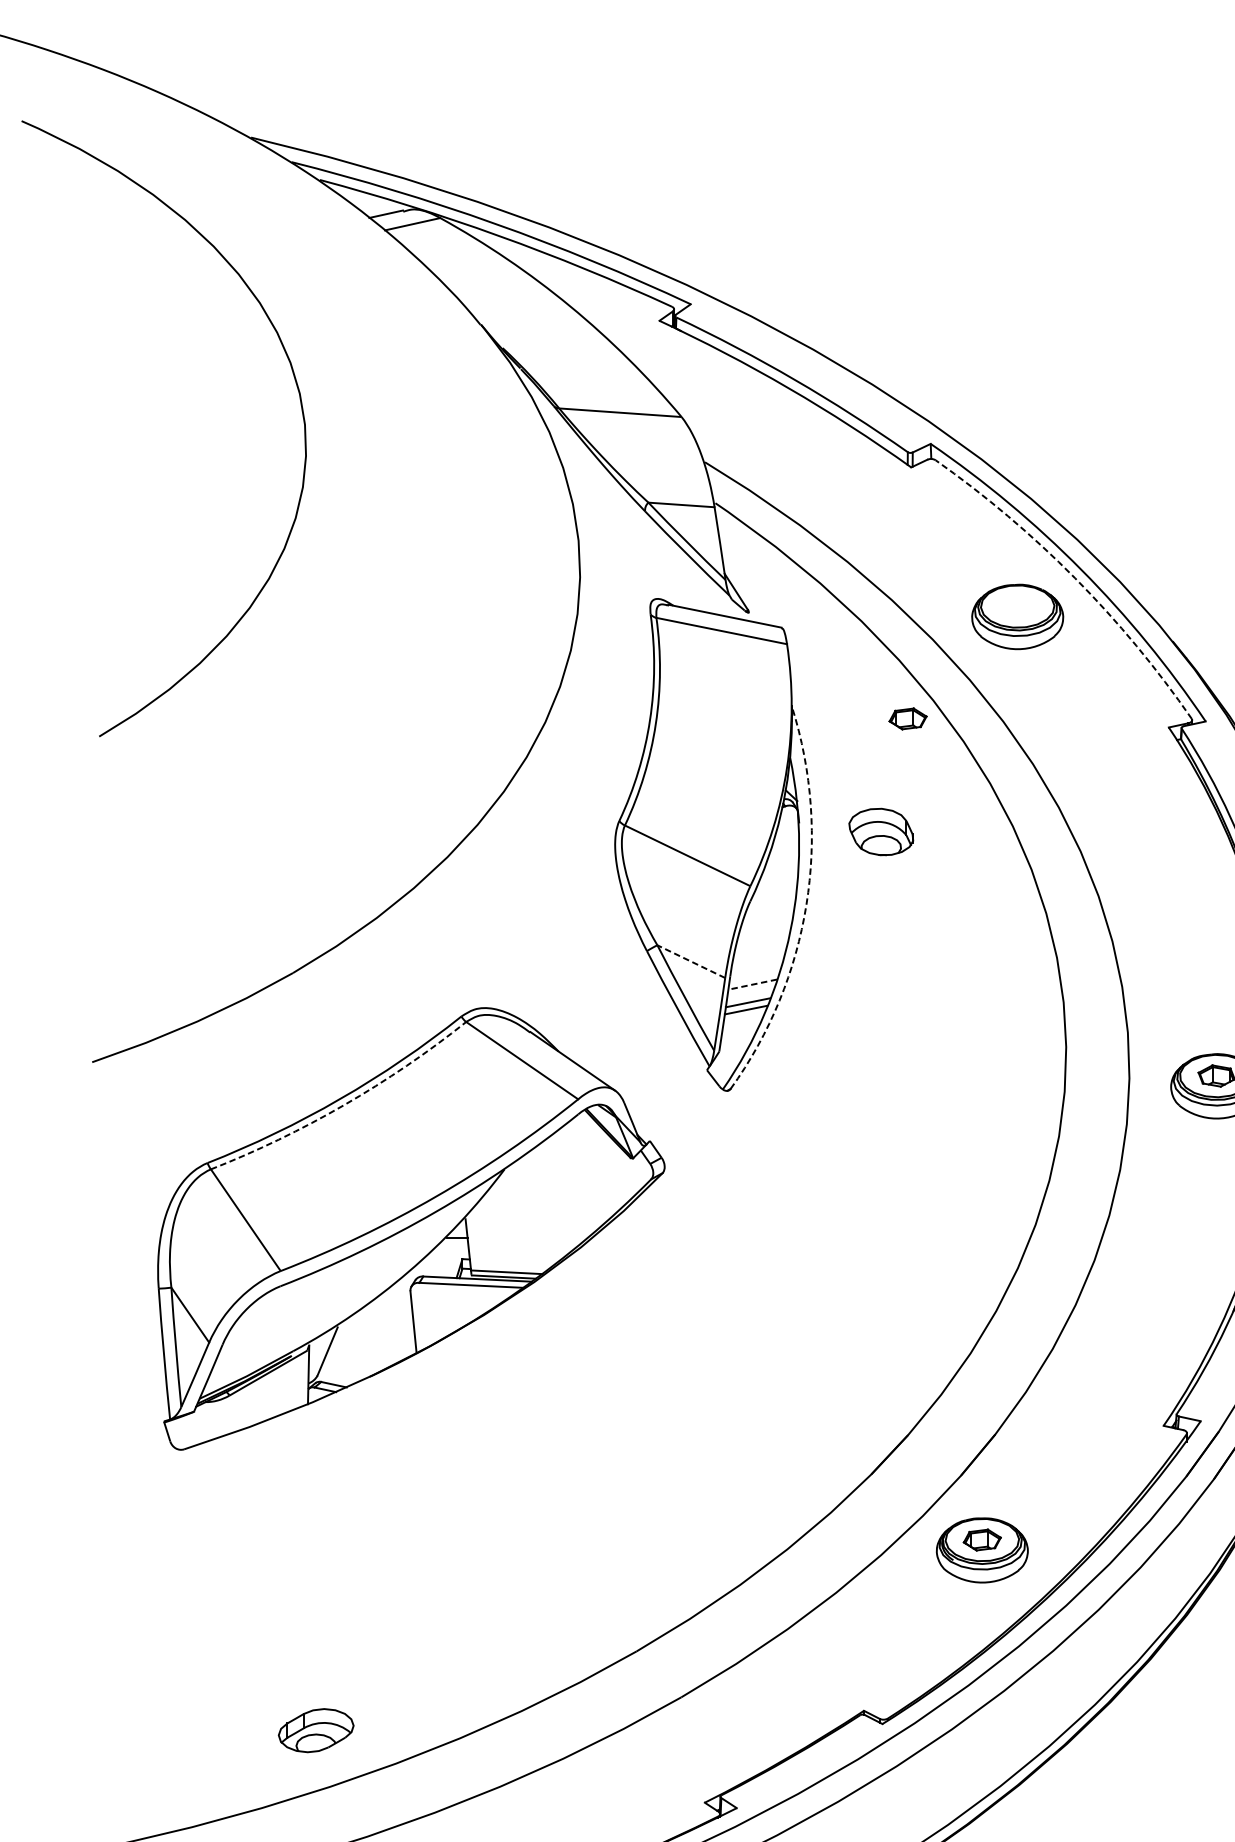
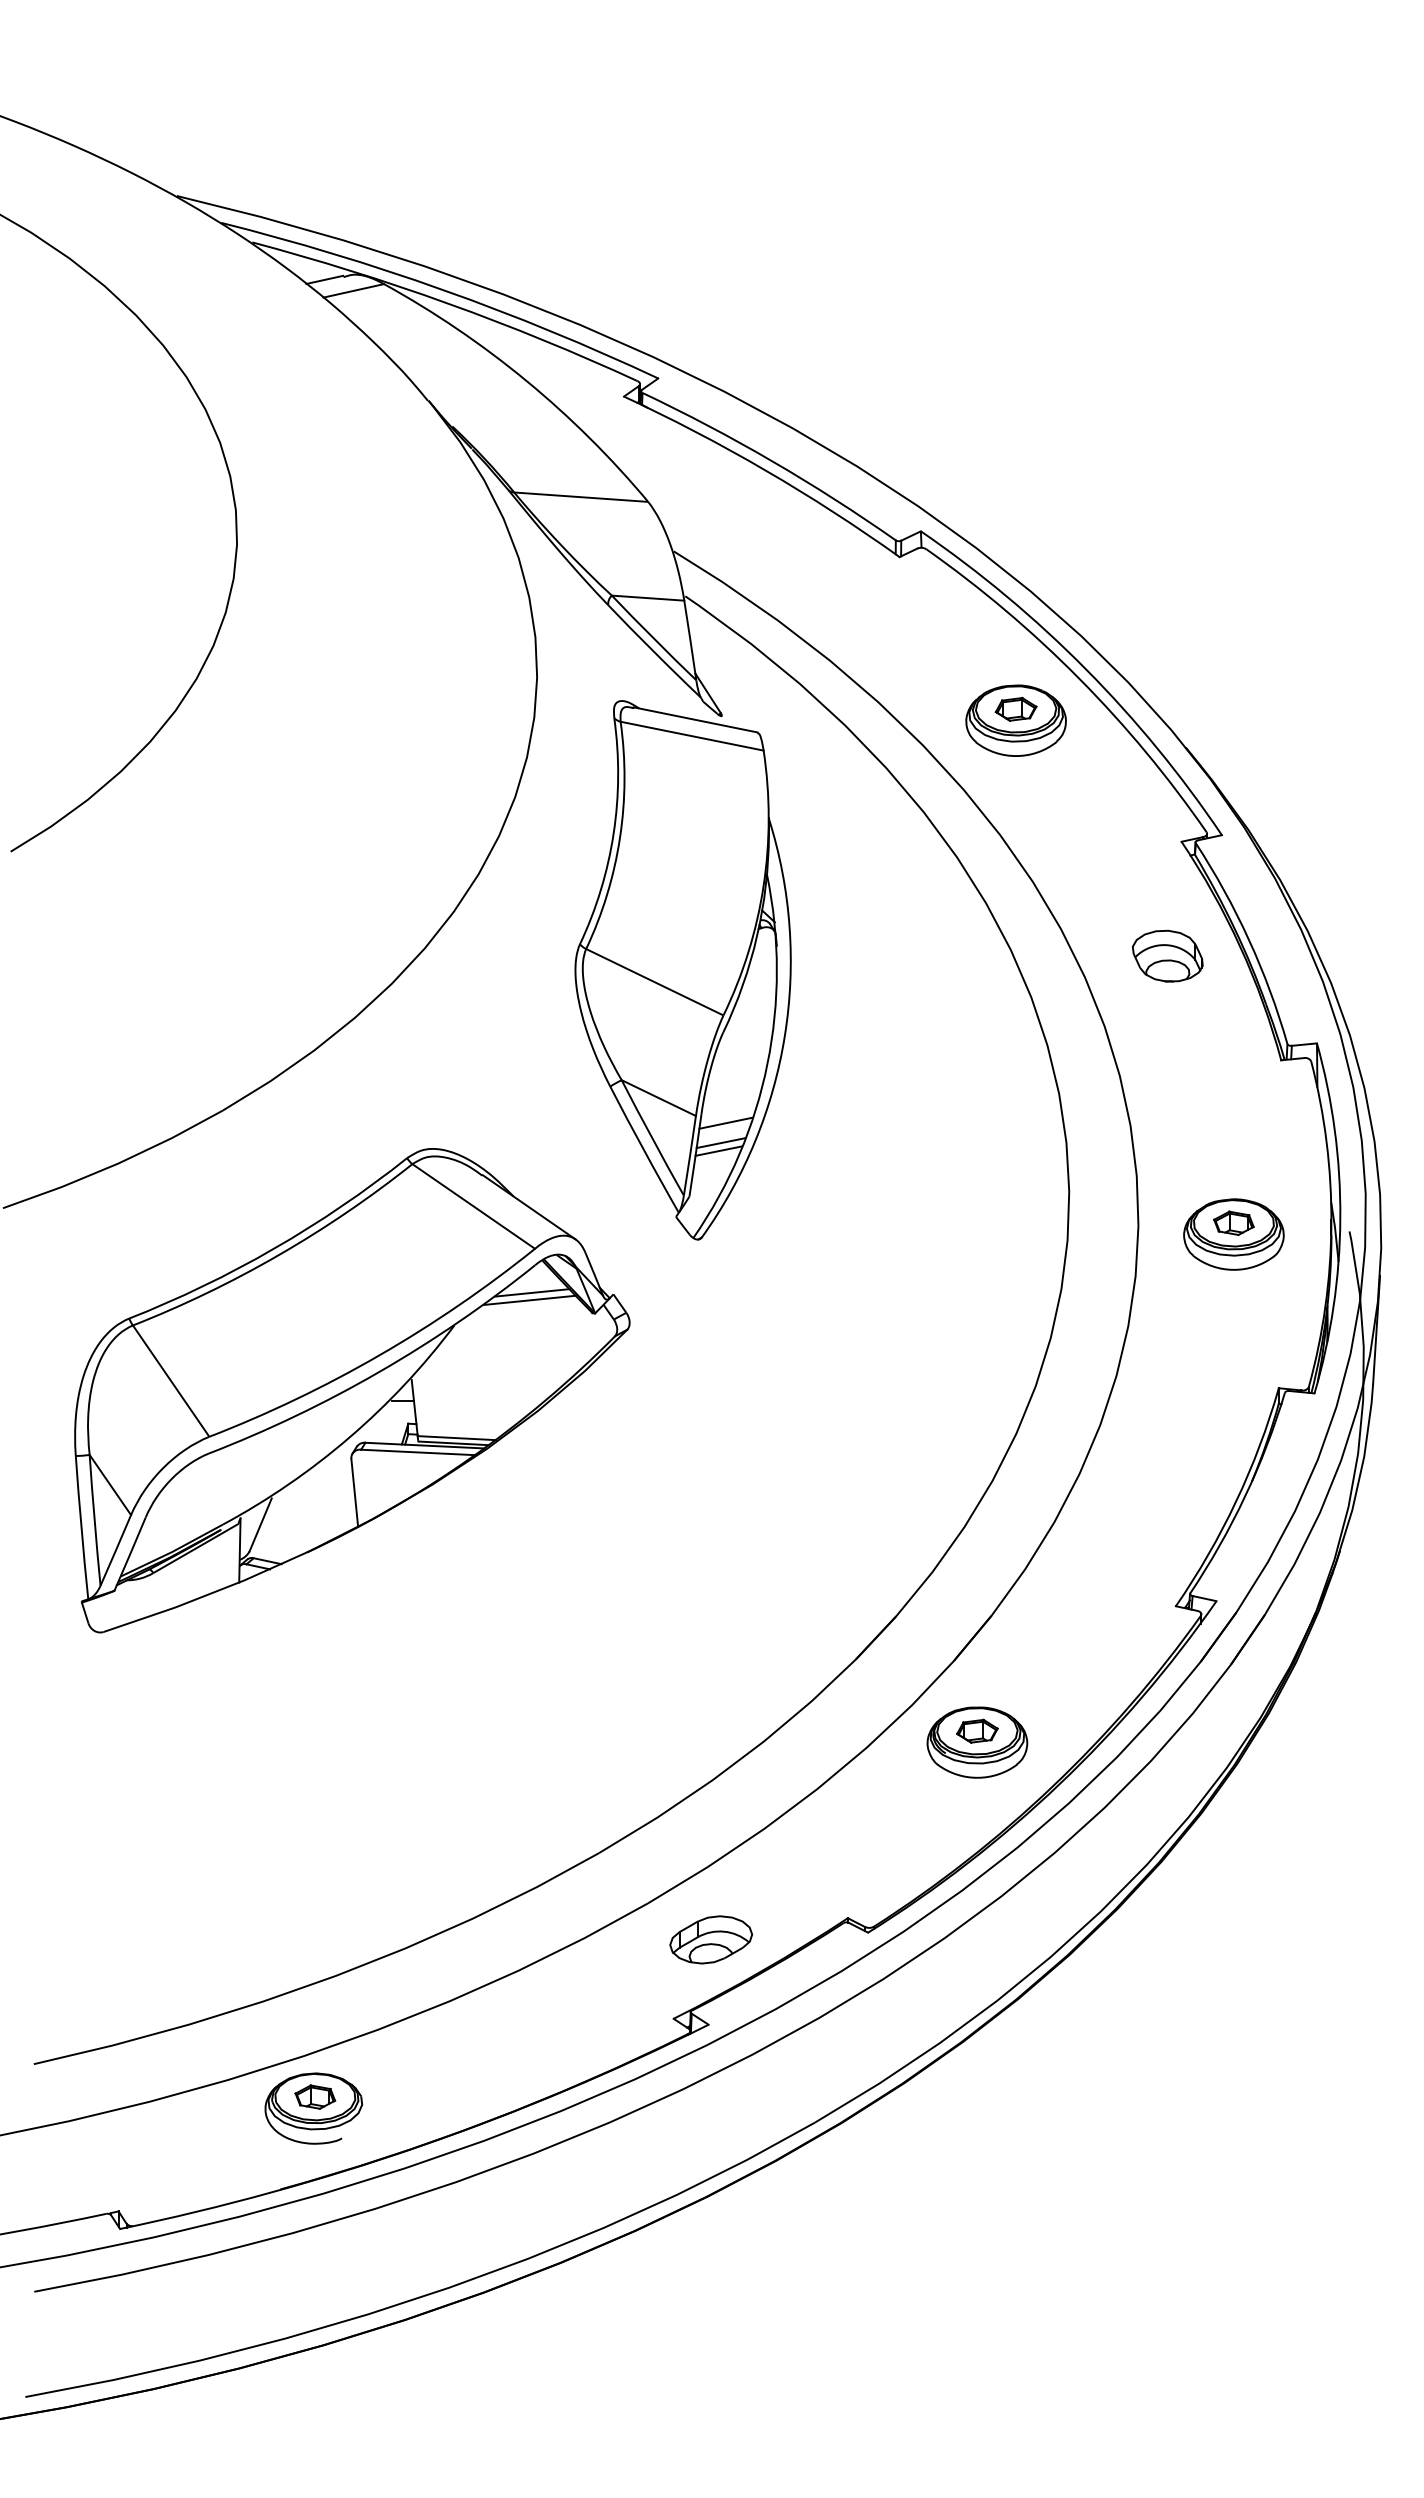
arc: (1075, 578) -> (1079, 678), dashed -> solid
part: (907, 719) -> (1015, 709), moved
part: (881, 831) -> (1167, 955), moved
arc: (806, 905) -> (784, 1036), dashed -> solid
line: (691, 961) -> (658, 1097), dashed -> solid
line: (752, 984) -> (725, 1123), dashed -> solid
arc: (343, 1105) -> (278, 1255), dashed -> solid
line: (575, 1139) -> (532, 1292), added
line: (573, 1145) -> (529, 1299), added
part: (316, 1730) -> (711, 1939), moved

